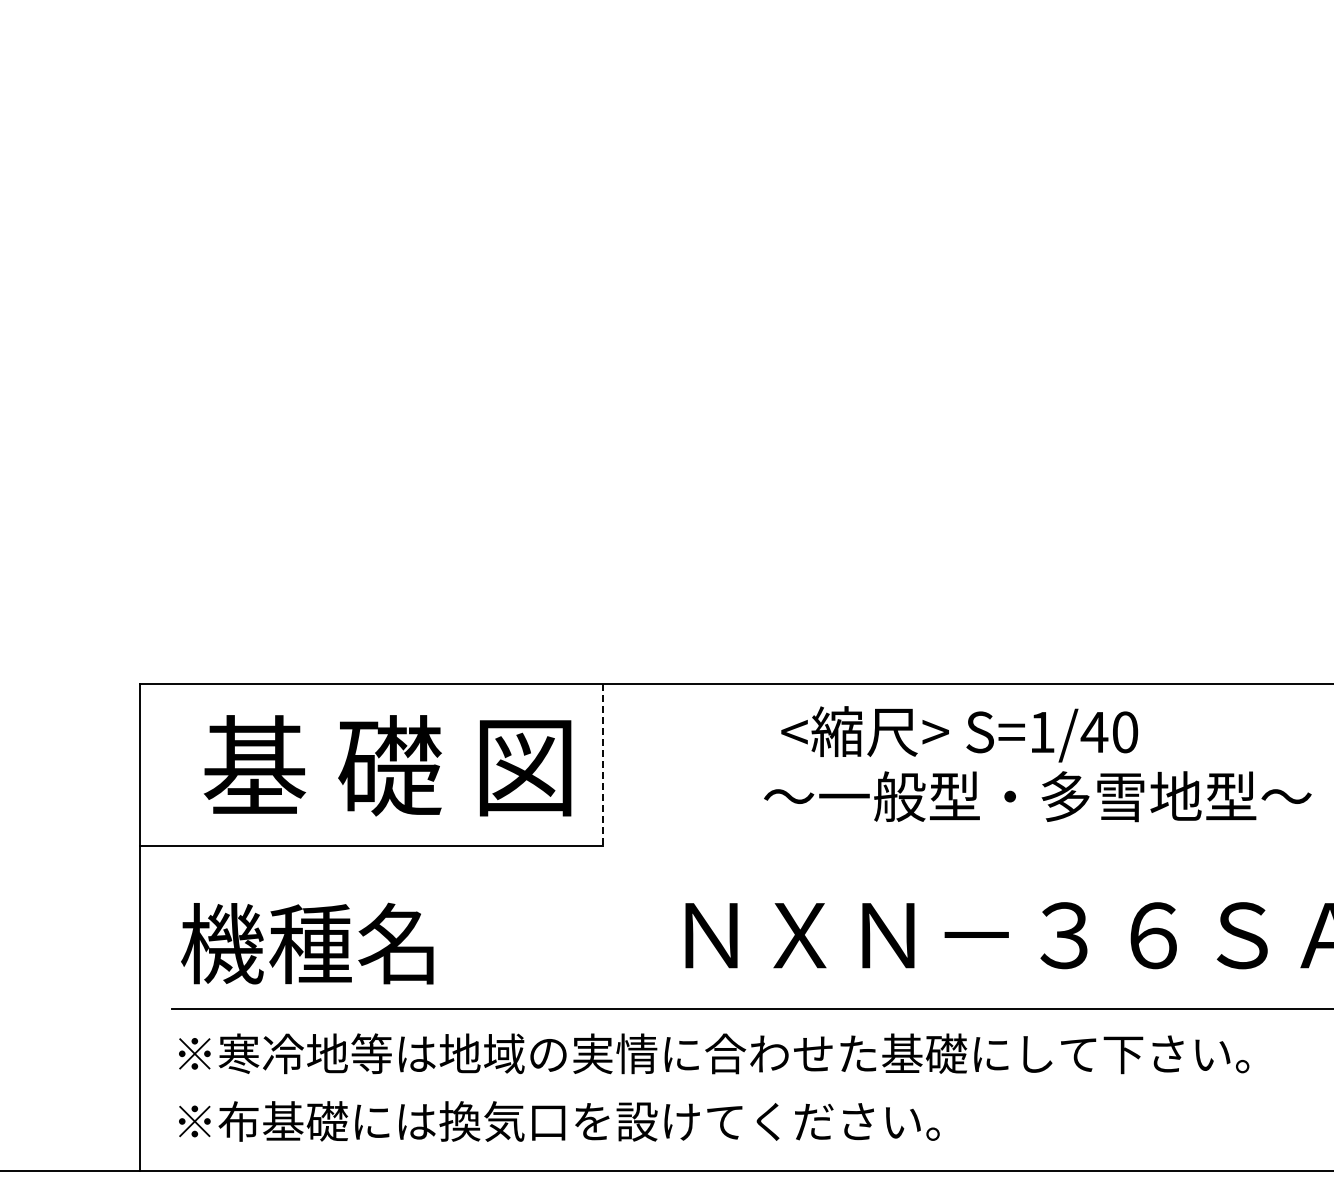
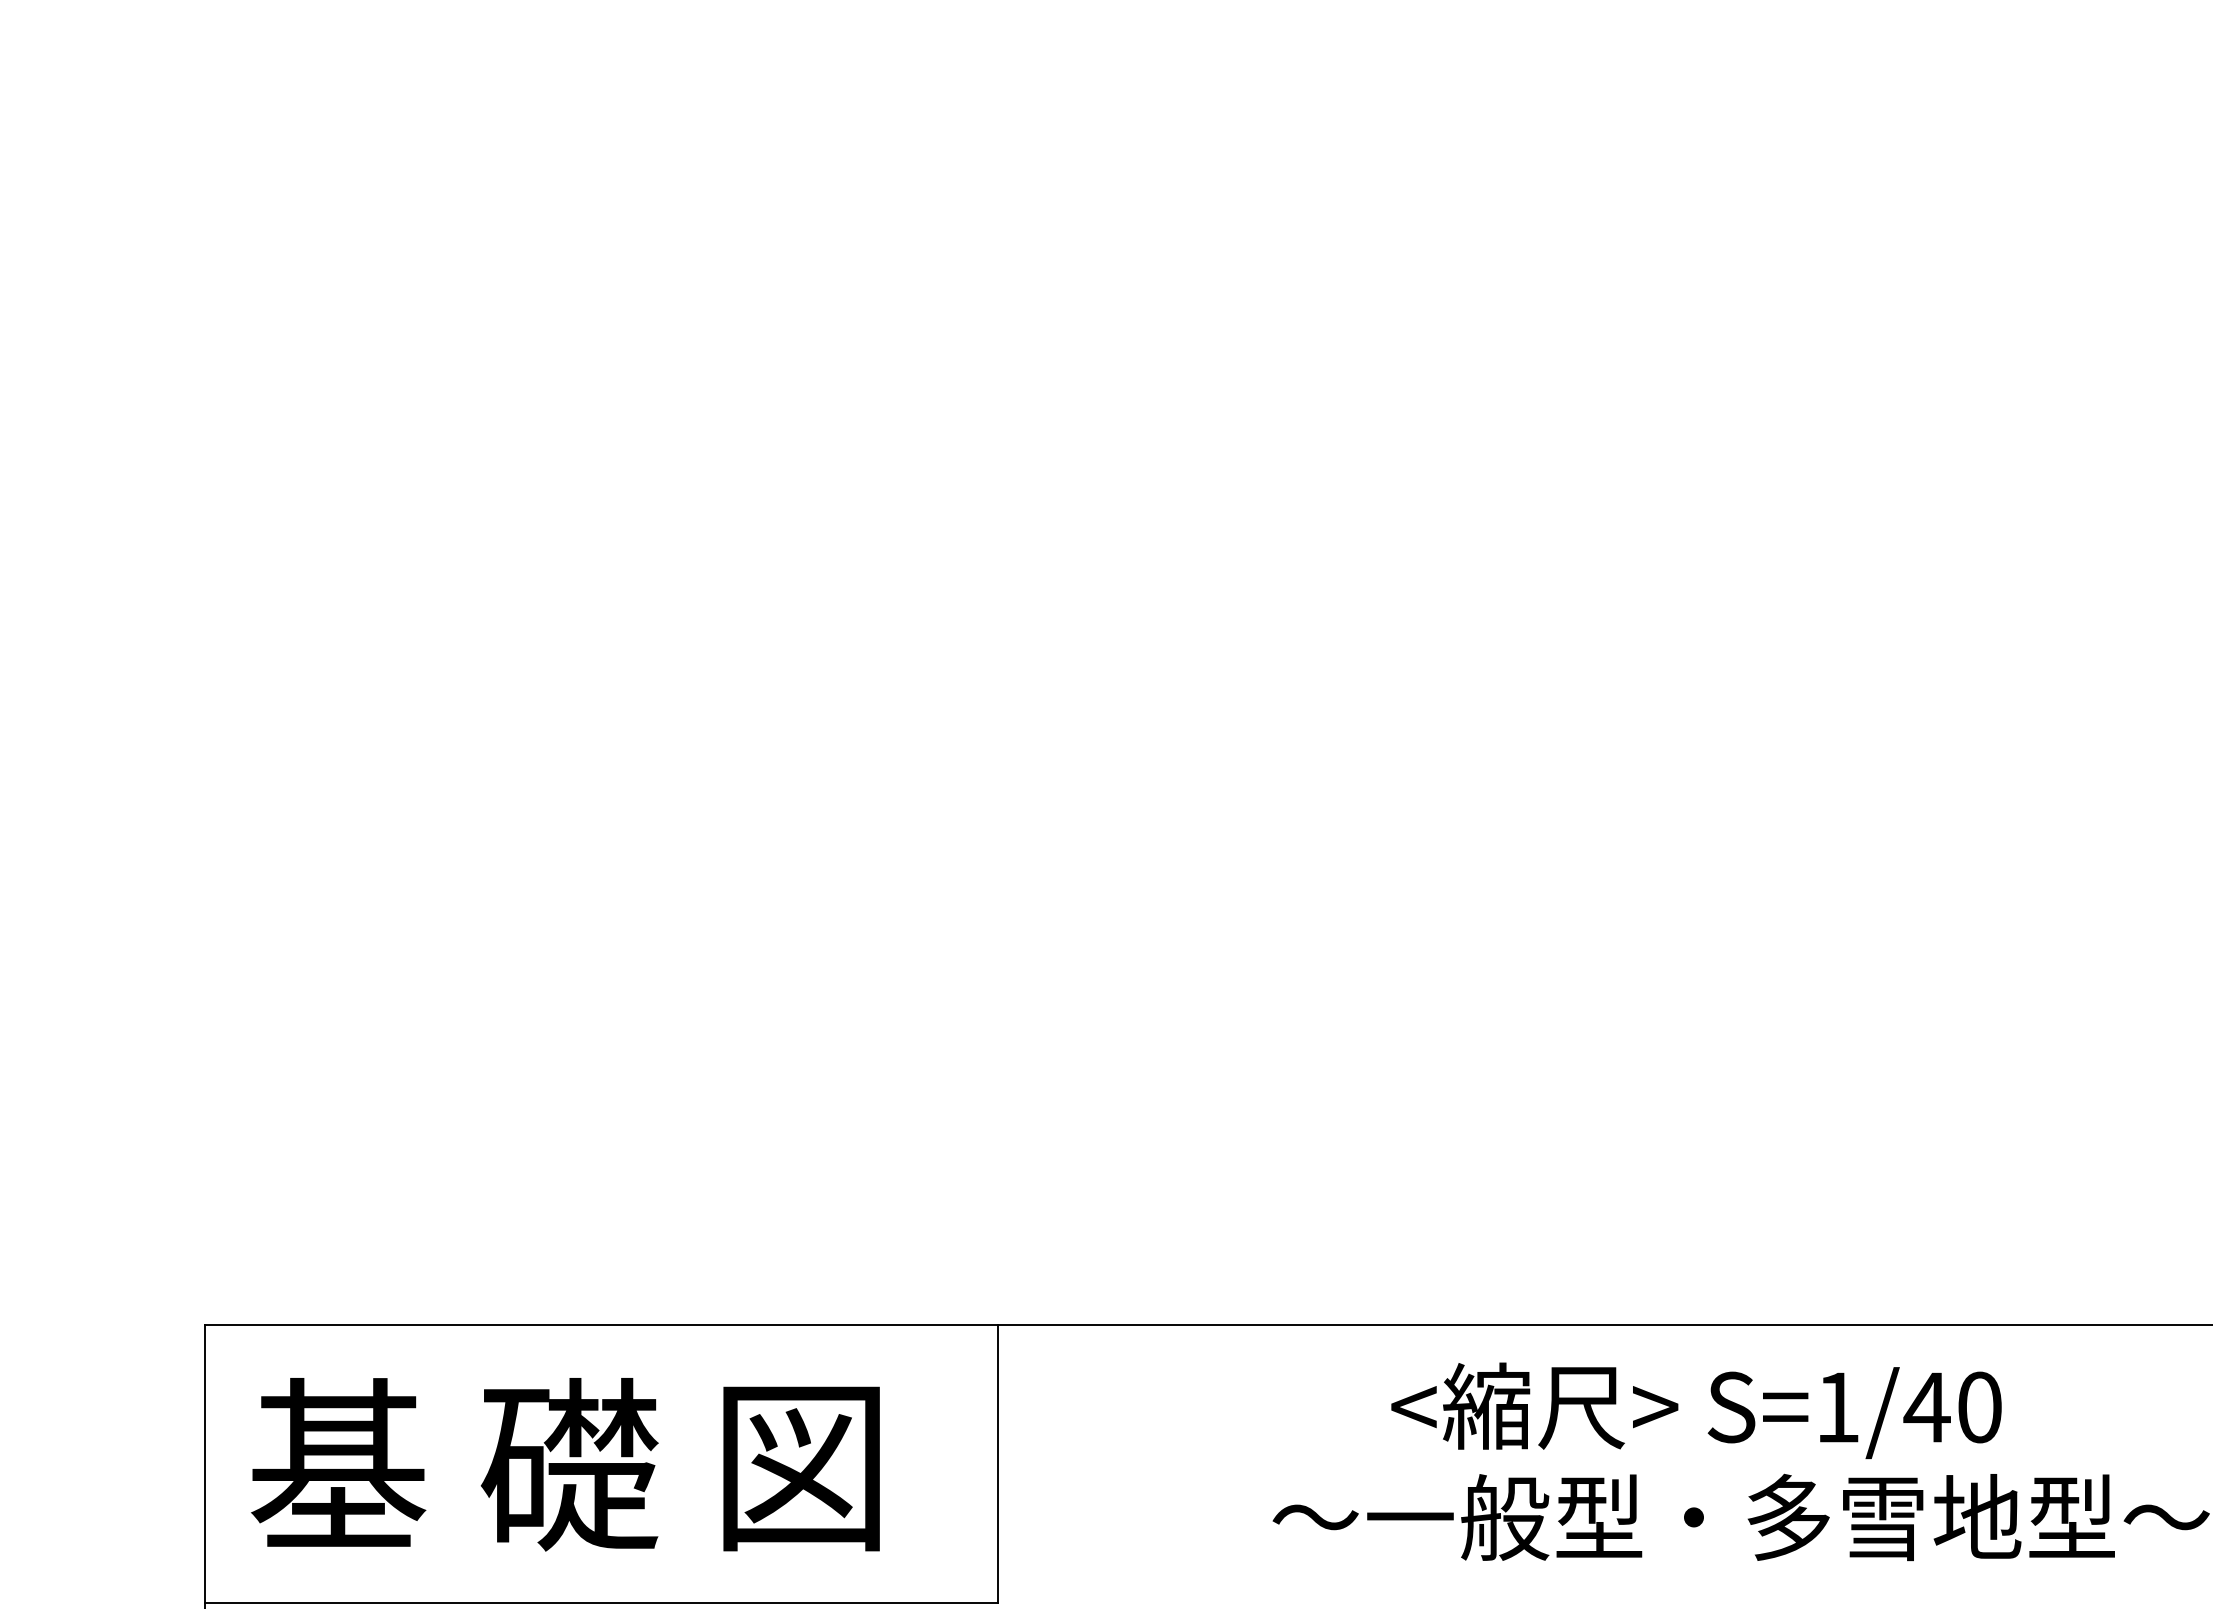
text: (959, 734) -> (1696, 1411), moved
text: (387, 765) -> (565, 1464), moved
line: (603, 765) -> (998, 1464), dashed -> solid

